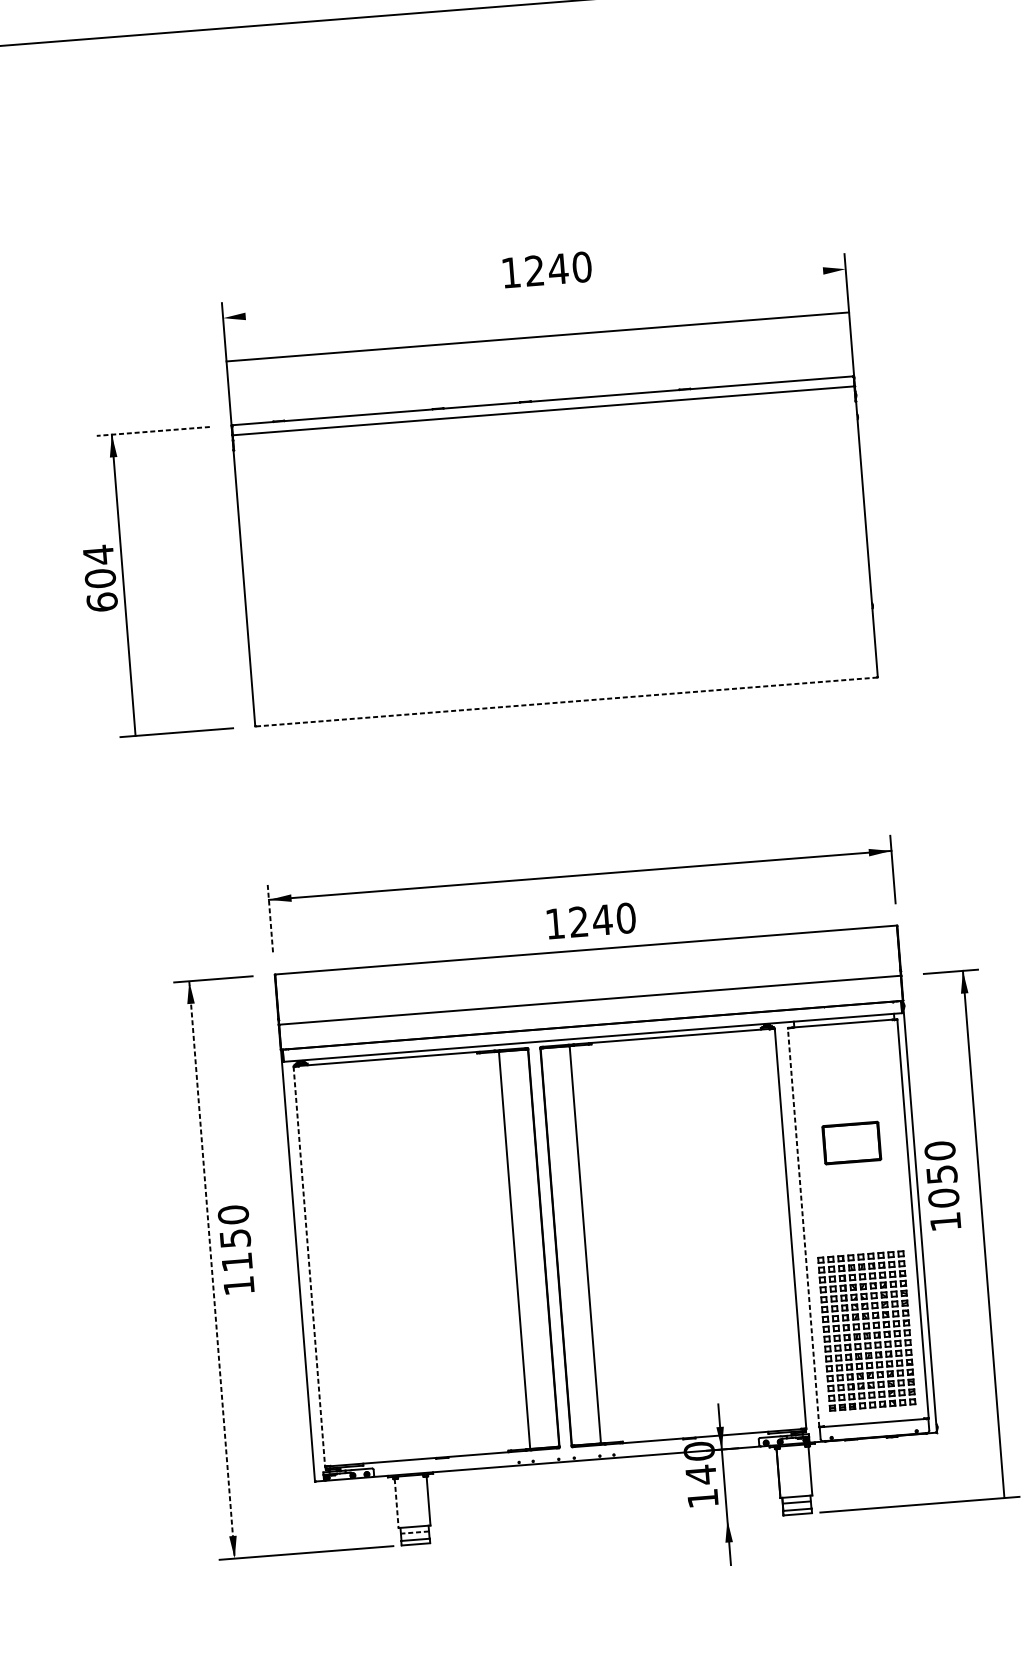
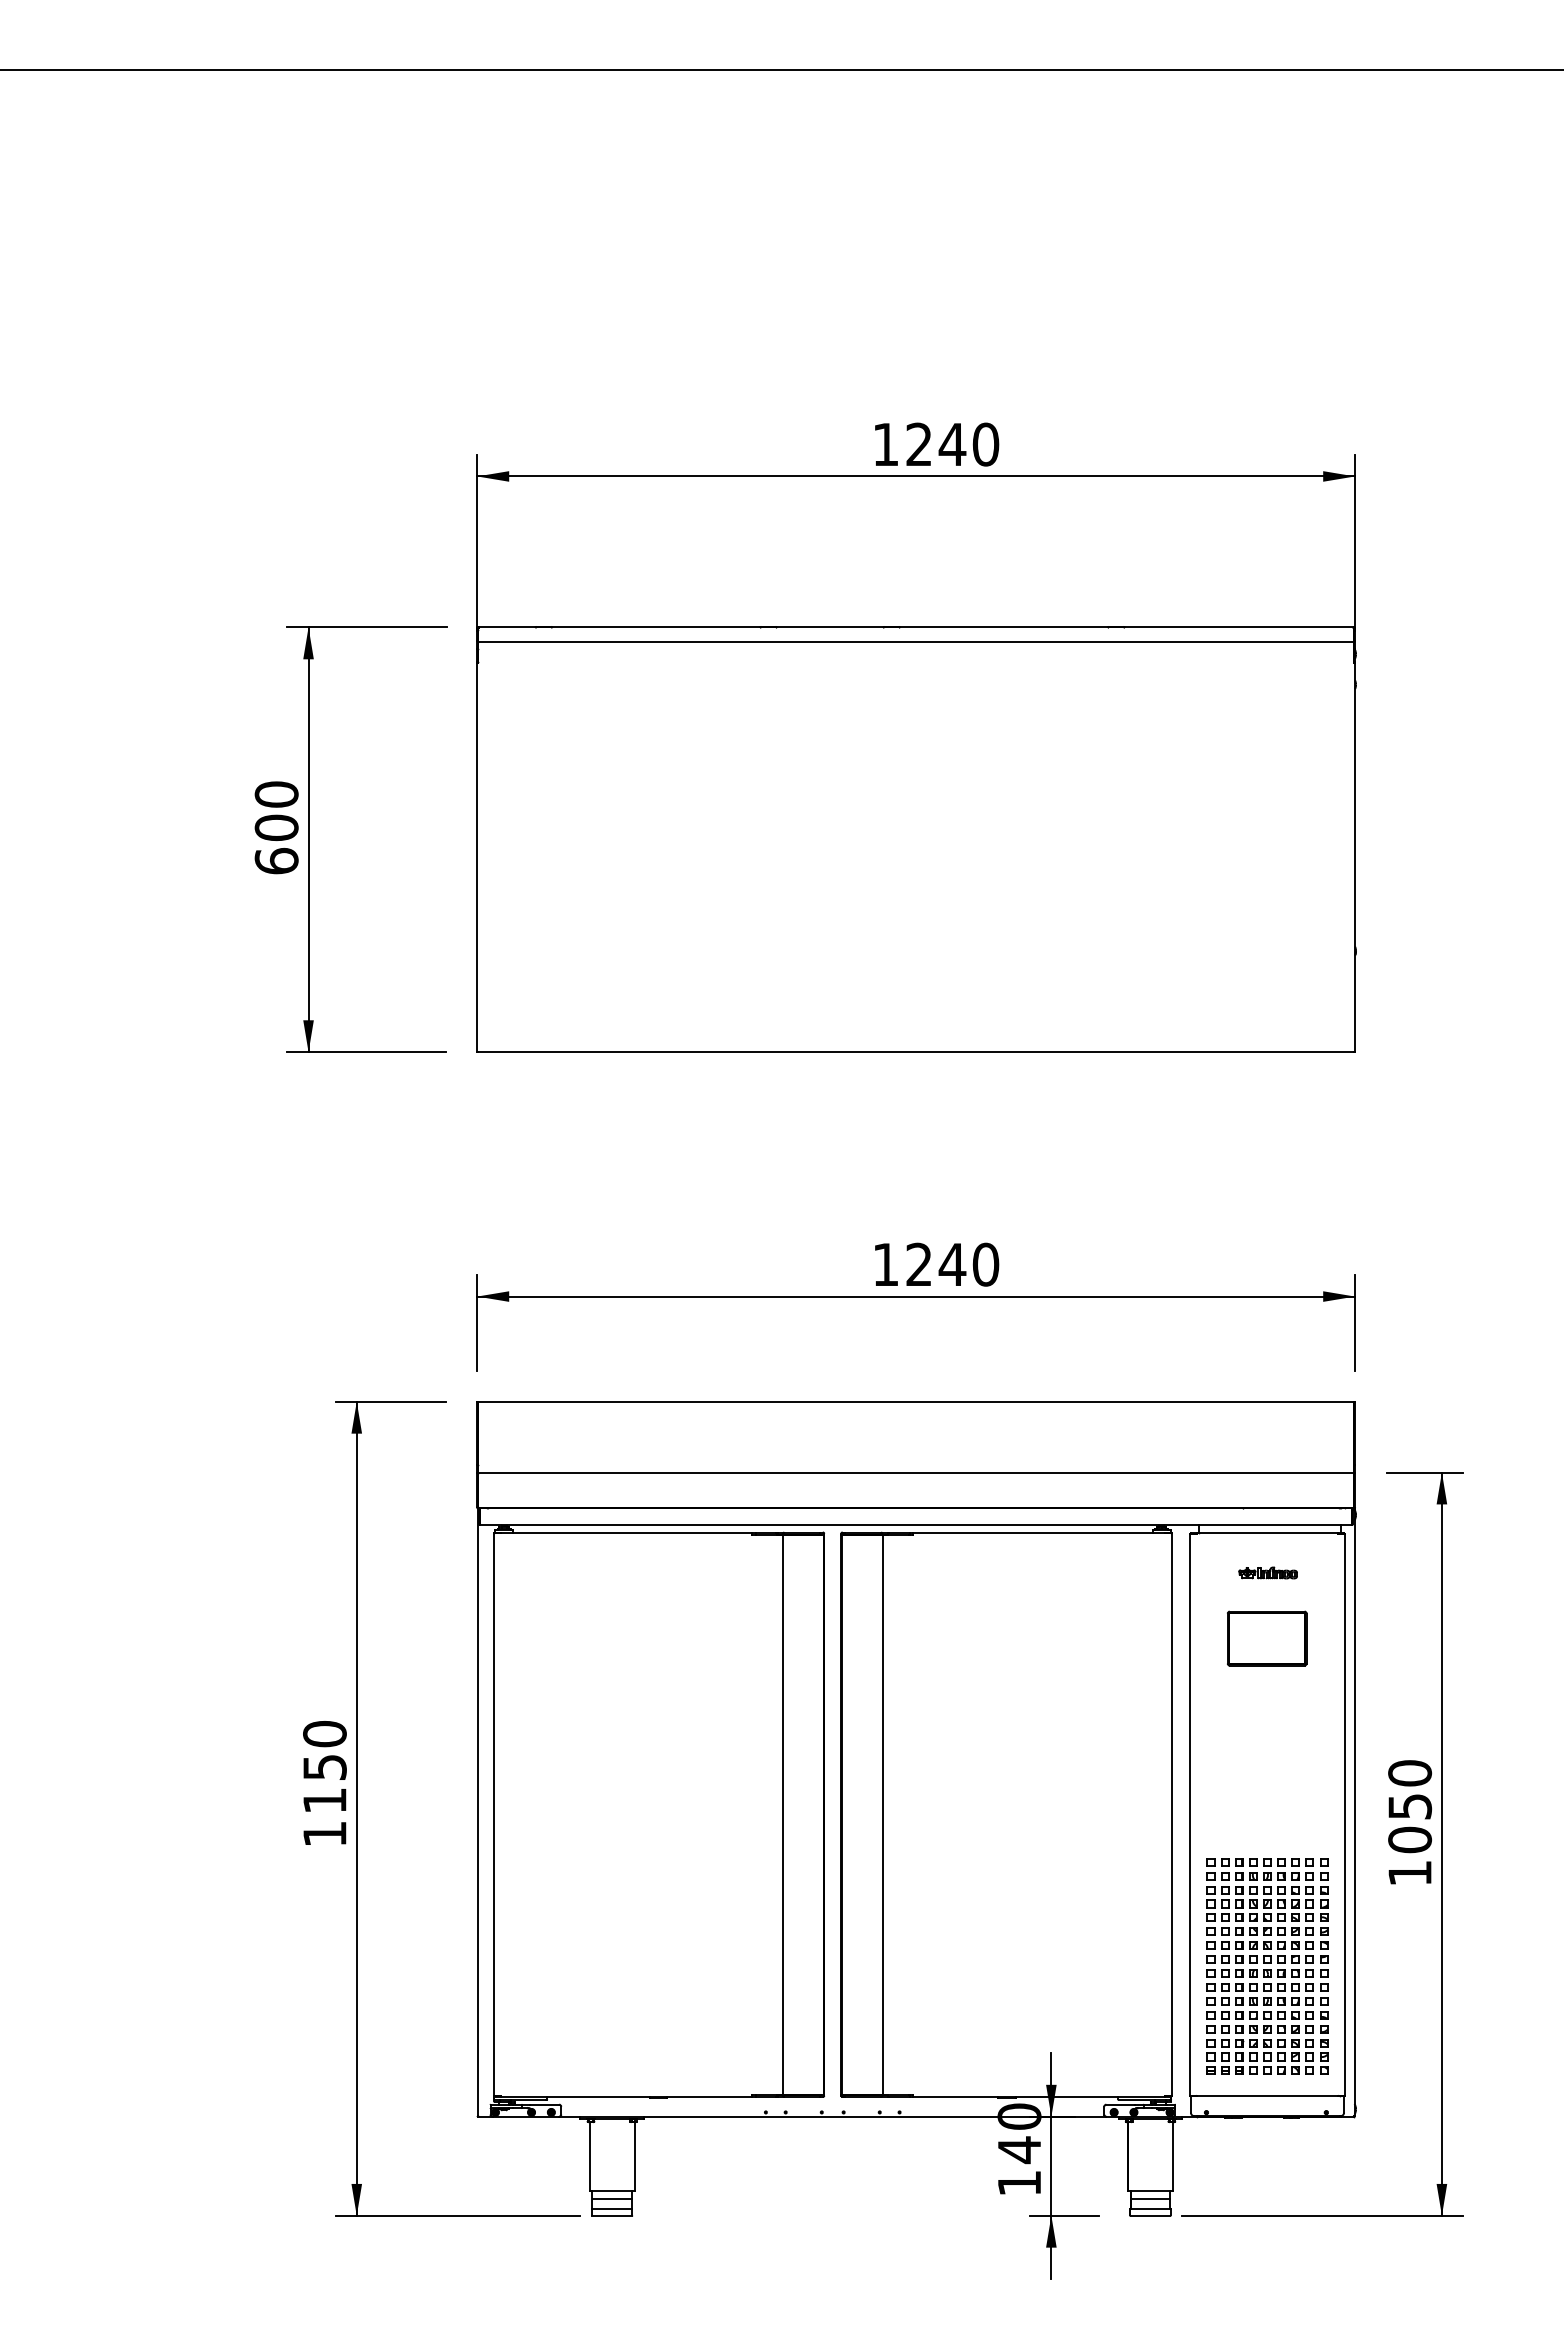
line: (538, 336) -> (916, 476), moved
line: (153, 431) -> (367, 627), dashed -> solid
text: (98, 554) -> (276, 794), 604 -> 600
line: (566, 702) -> (915, 1052), dashed -> solid
fill: (134, 724) -> (308, 1036), added
line: (270, 918) -> (477, 1322), dashed -> solid
text: (591, 920) -> (937, 1264), moved
part: (844, 1051) -> (1267, 1572), added
part: (852, 1143) -> (1267, 1638), moved
text: (942, 1185) -> (1409, 1822), moved
line: (803, 1227) -> (1190, 1814), dashed -> solid
text: (235, 1249) -> (324, 1782), moved
line: (309, 1266) -> (493, 1814), dashed -> solid
line: (211, 1269) -> (356, 1808), dashed -> solid
fill: (1003, 1486) -> (1441, 2199), added
line: (396, 1503) -> (589, 2156), dashed -> solid
line: (736, 1518) -> (1064, 2215), added
line: (414, 1532) -> (611, 2199), dashed -> solid

